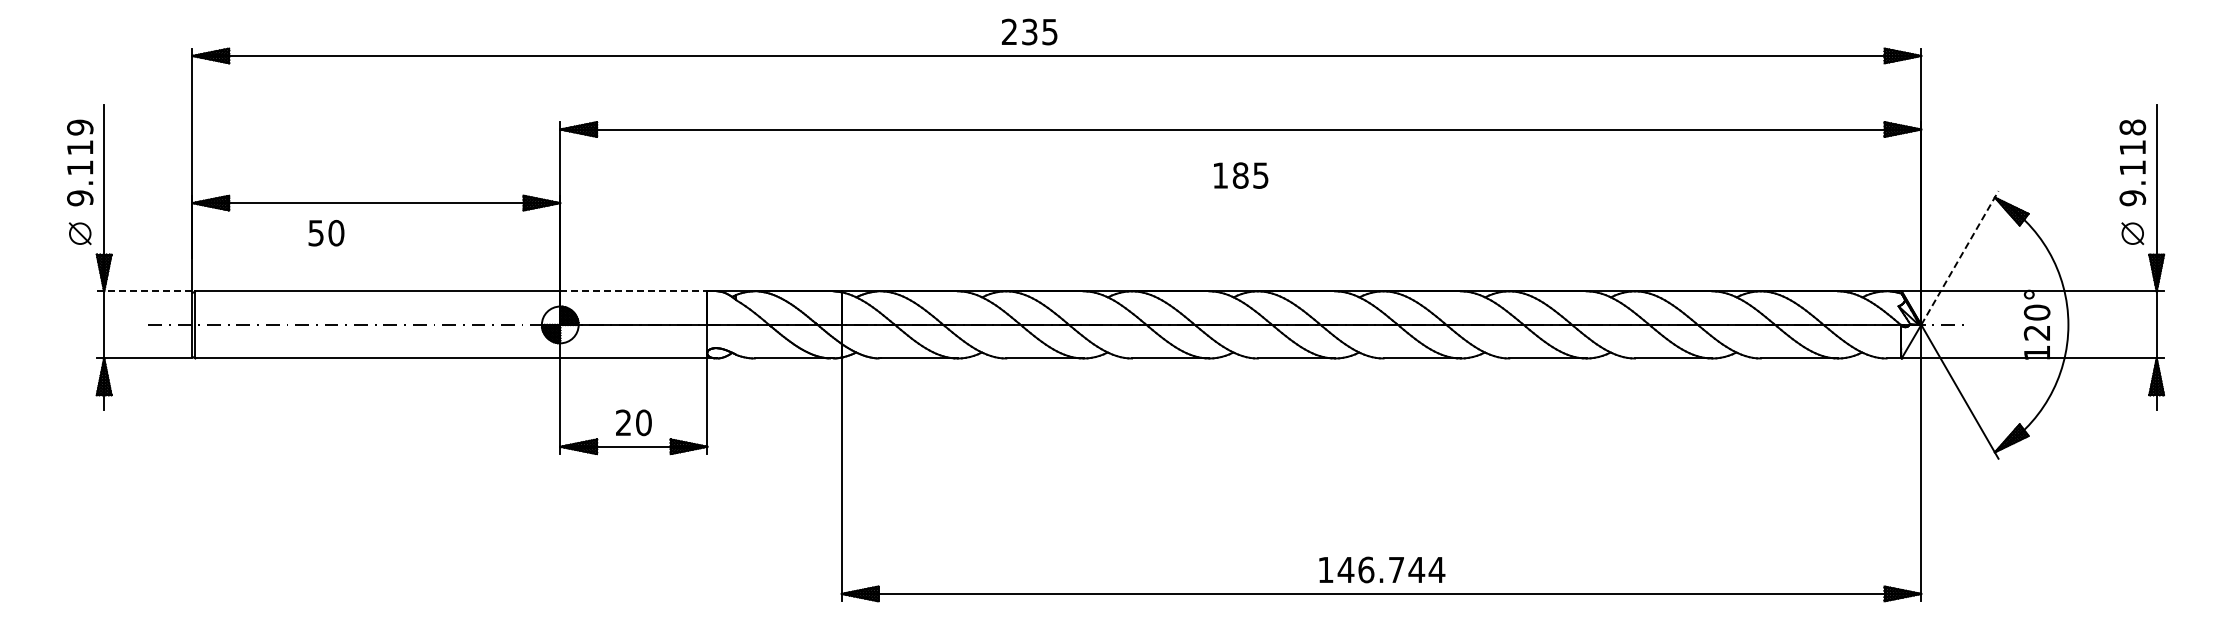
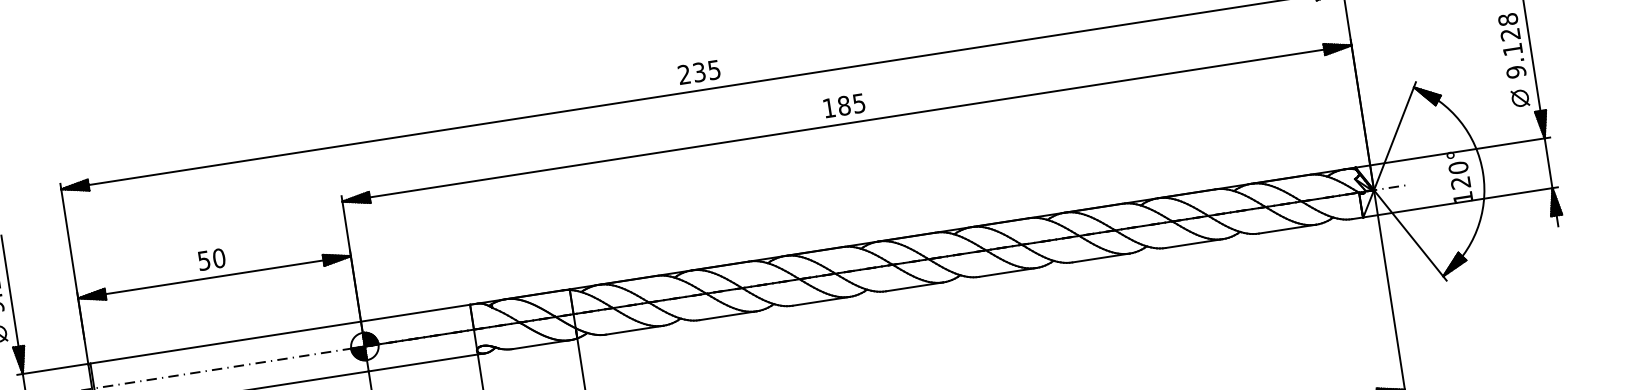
text: (1029, 31) -> (699, 71), moved
text: (2132, 147) -> (1510, 34), 9.118 -> 9.128
text: (1241, 175) -> (844, 105), moved
text: (326, 233) -> (211, 259), moved
line: (1960, 257) -> (1395, 135), dashed -> solid
line: (144, 291) -> (52, 369), dashed -> solid
line: (633, 291) -> (415, 313), dashed -> solid

